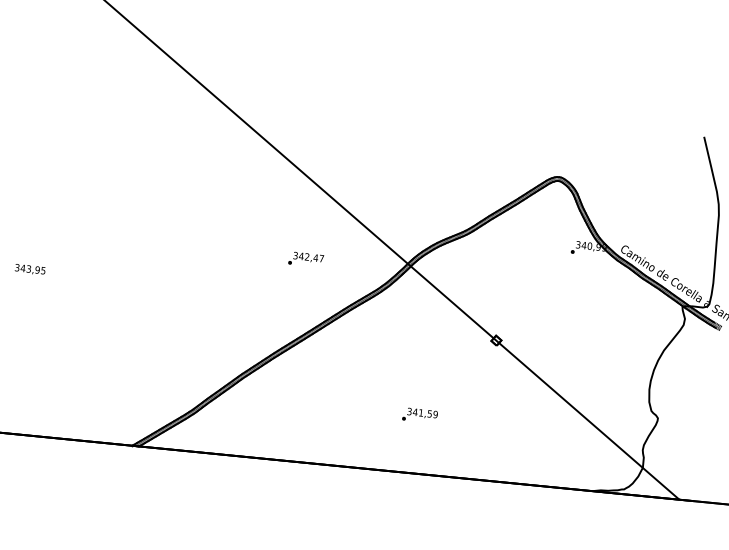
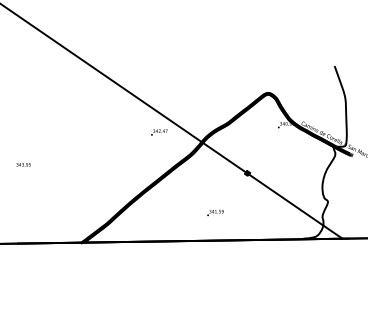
text: (306, 259) -> (159, 132), moved

